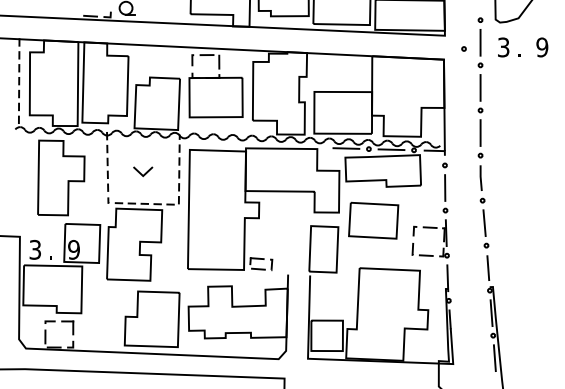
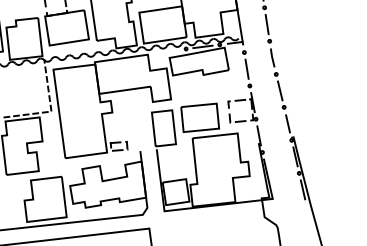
line: (346, 148) -> (169, 51), removed
line: (145, 172) -> (23, 91), removed
part: (373, 220) -> (200, 117), moved

